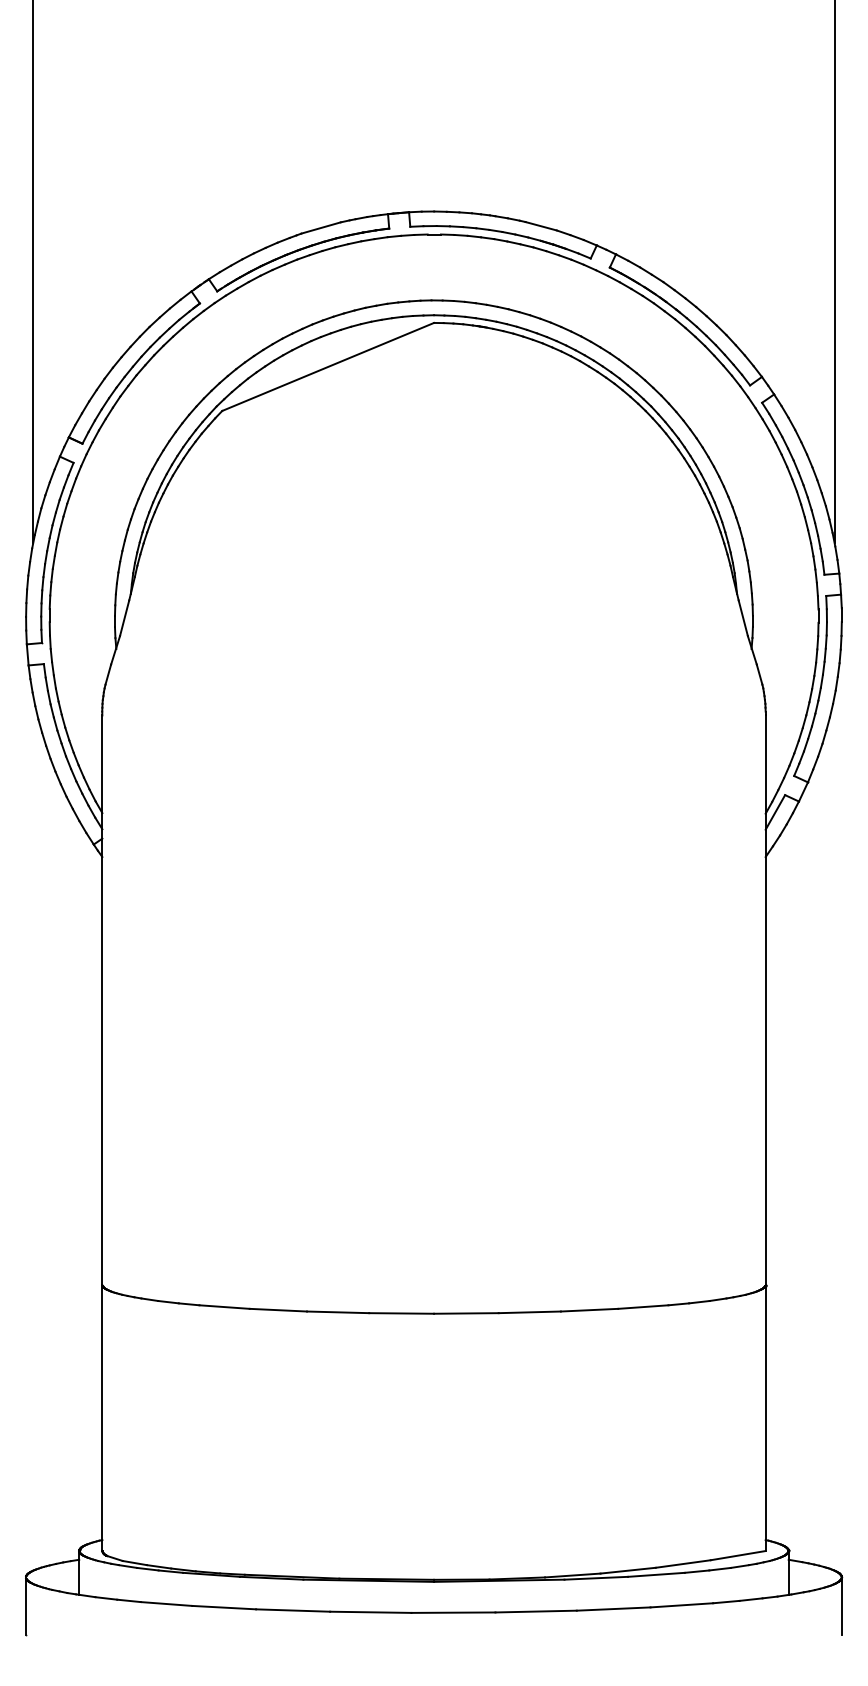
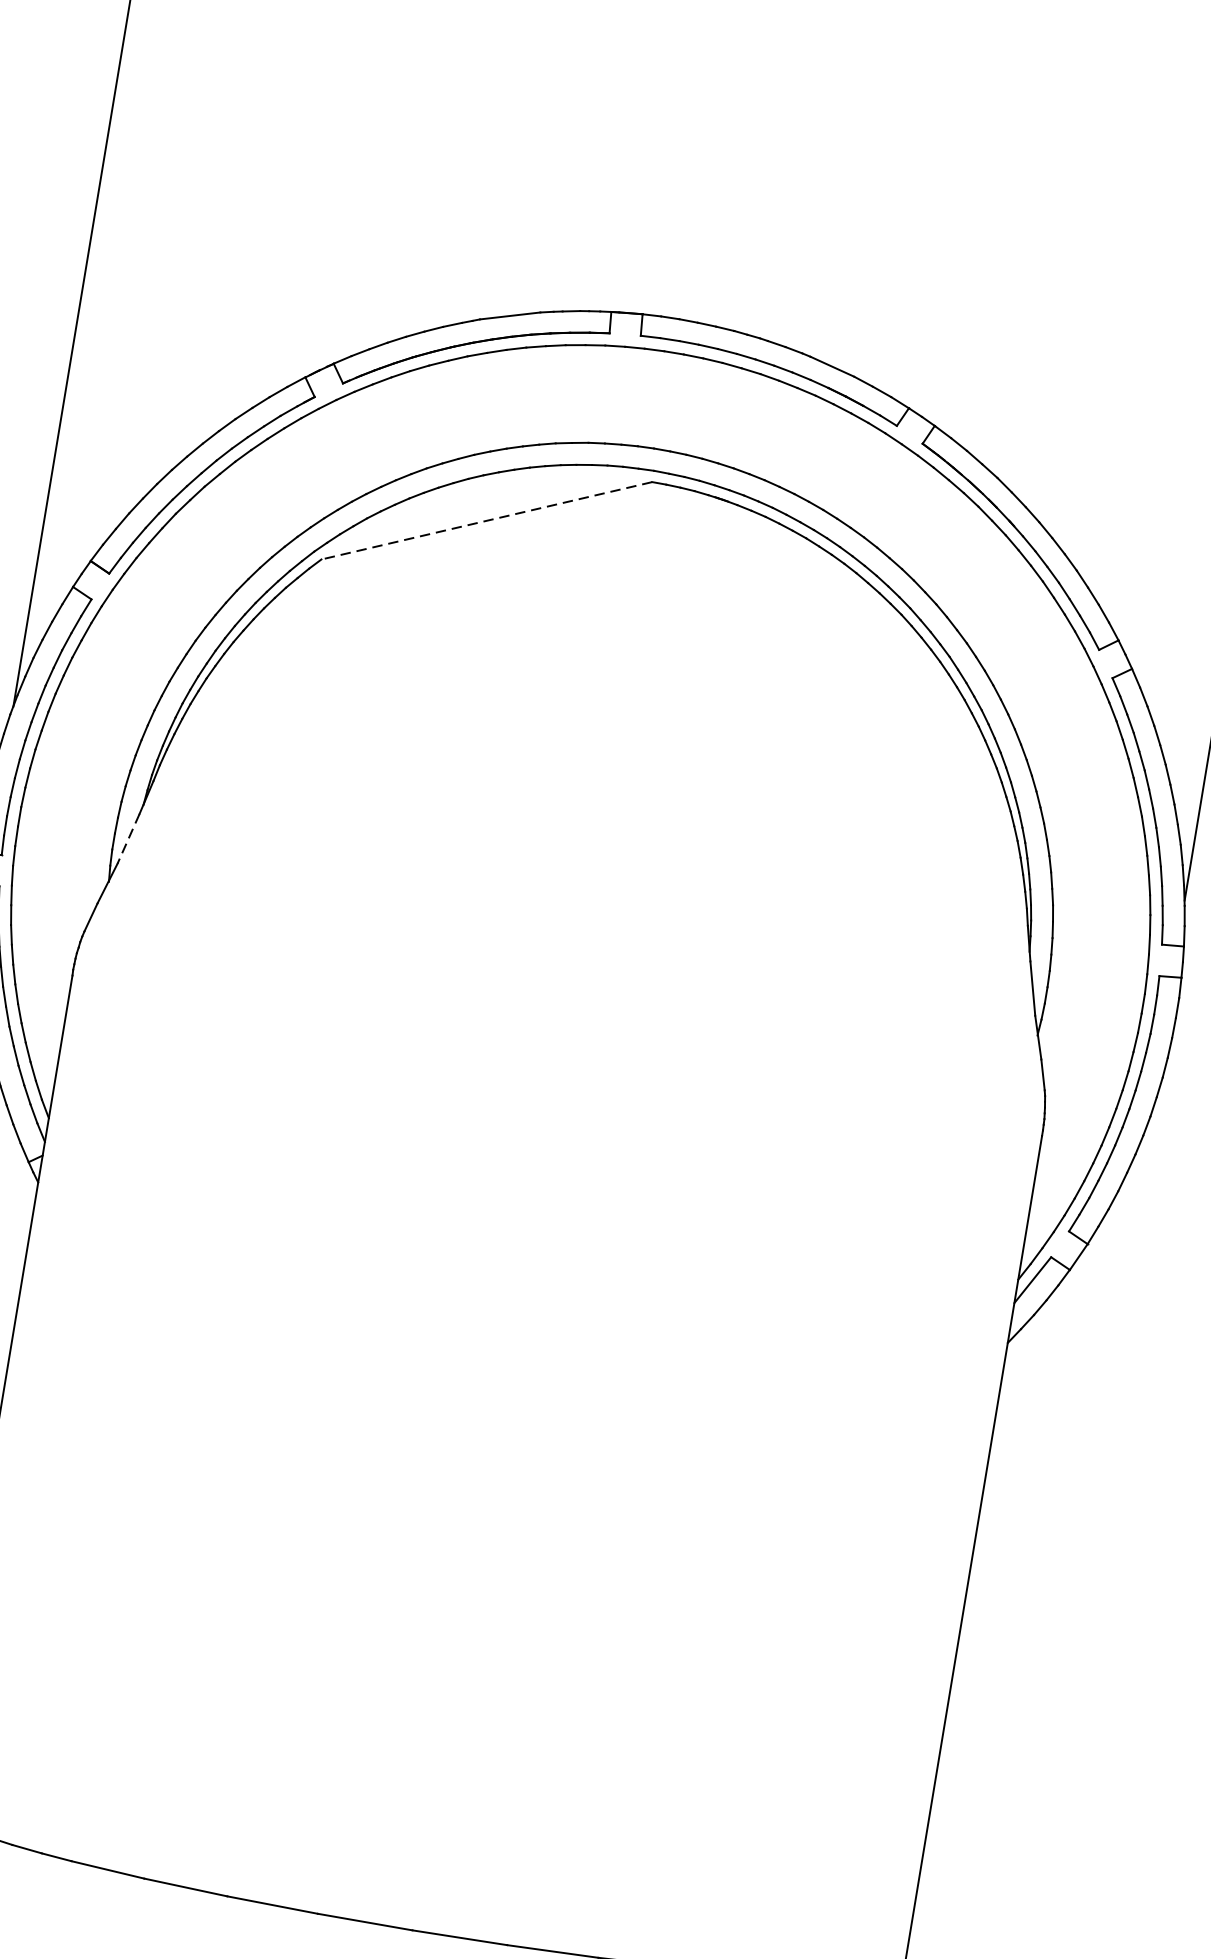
line: (328, 366) -> (487, 520), solid -> dashed
line: (124, 618) -> (128, 839), solid -> dashed

